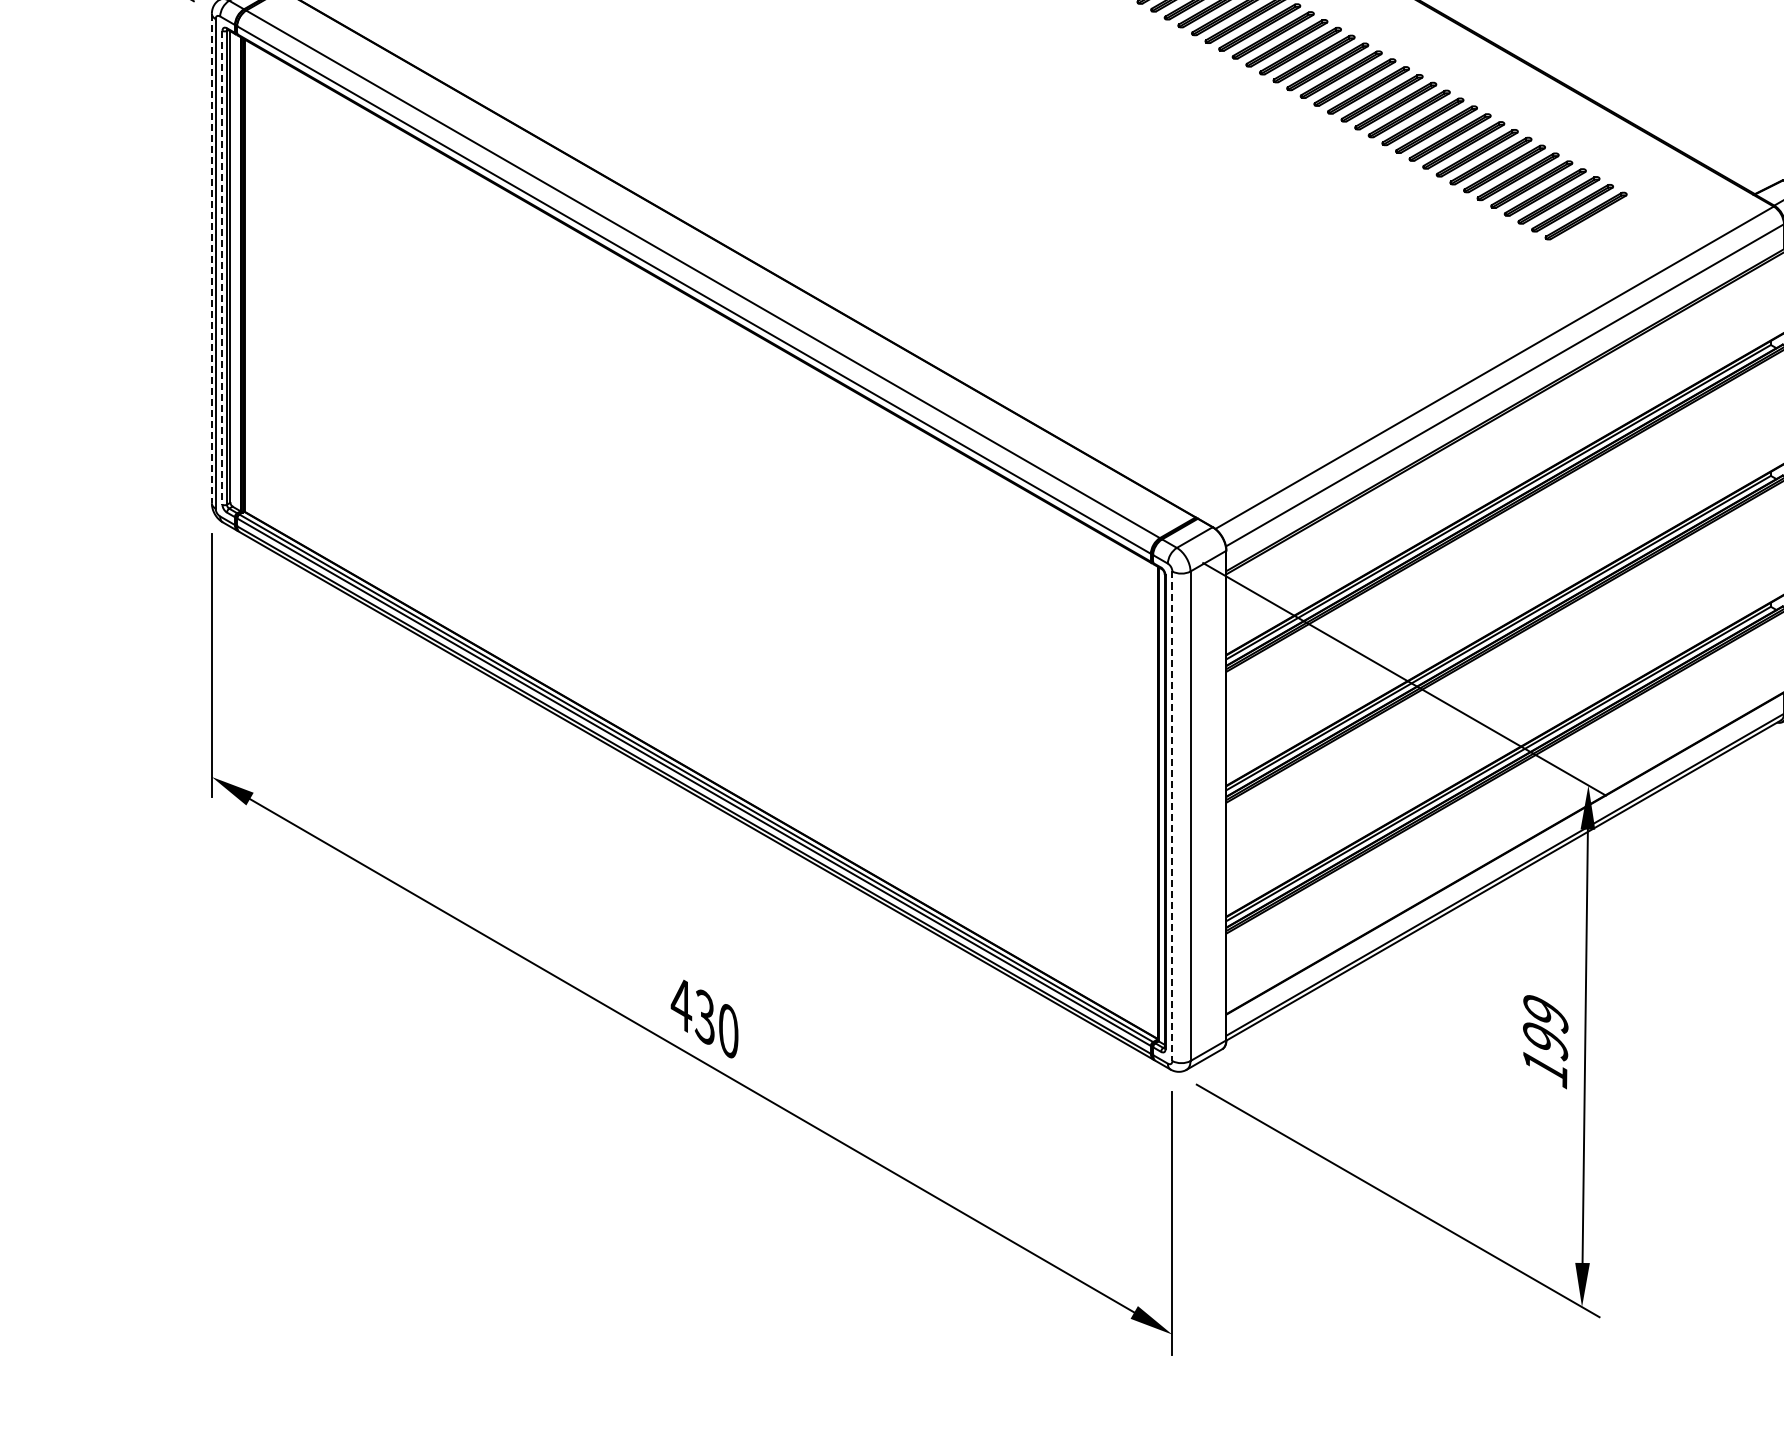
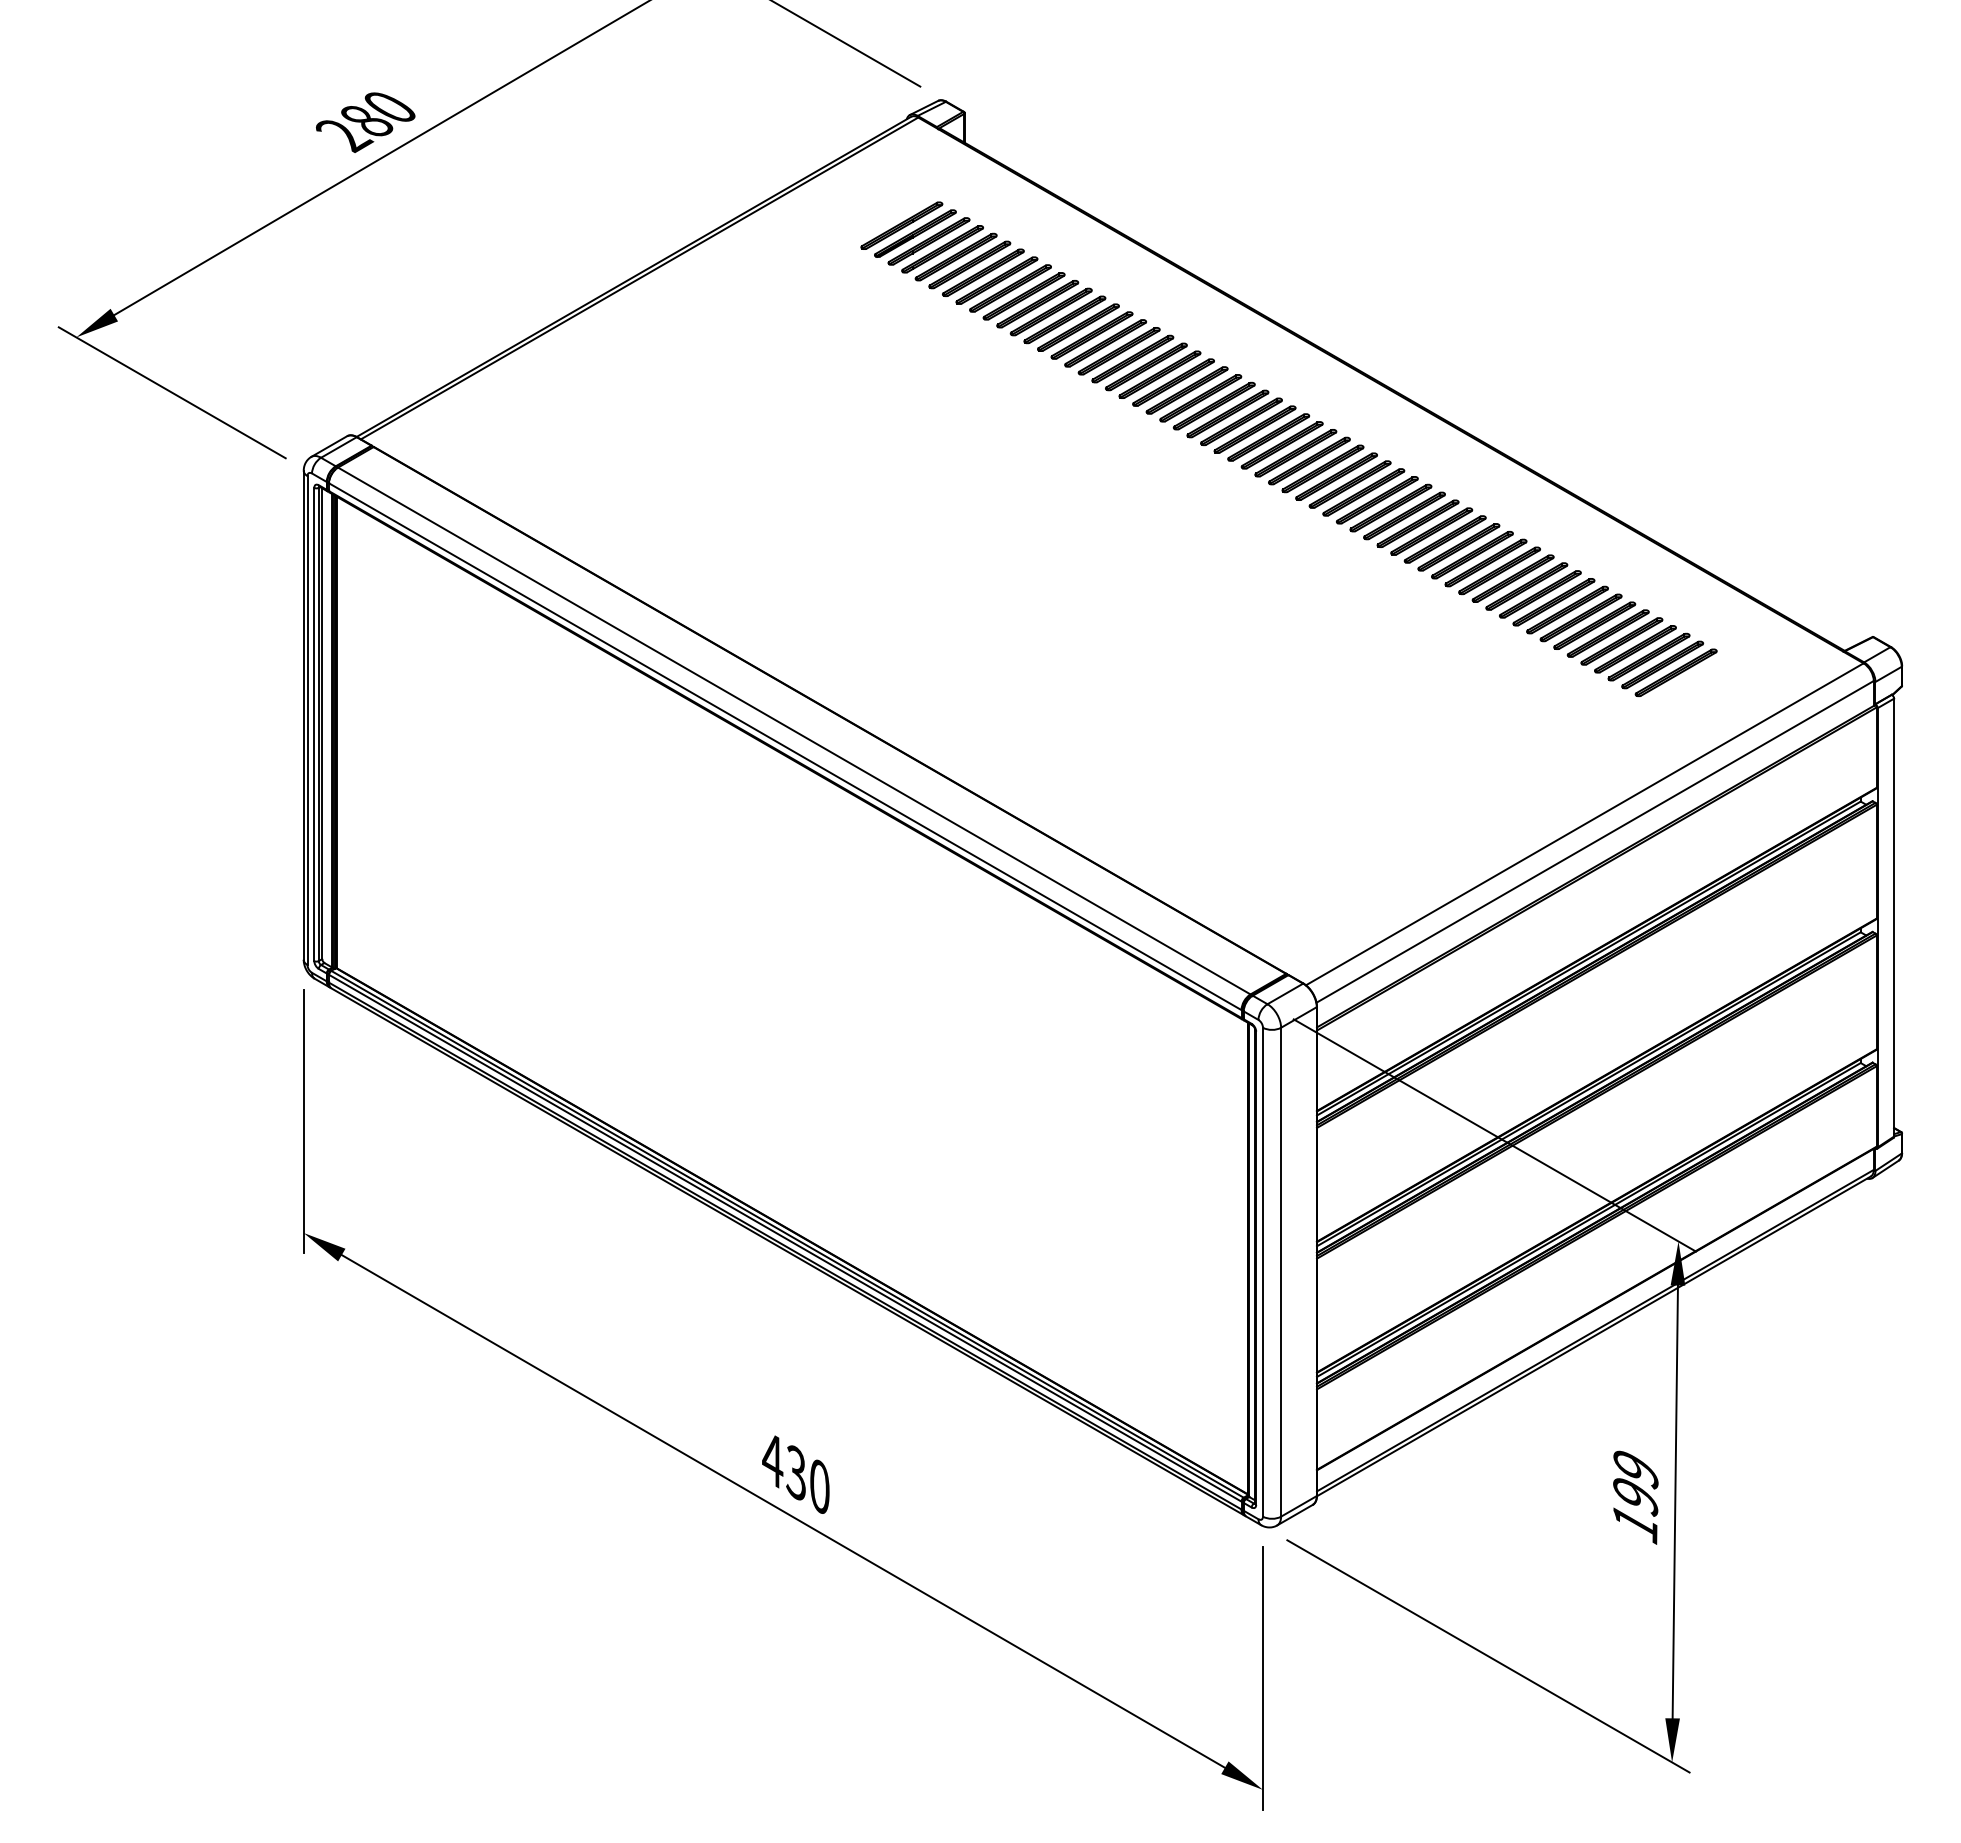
line: (211, 258) -> (303, 715), dashed -> solid
line: (222, 267) -> (314, 724), dashed -> solid
line: (1172, 816) -> (1263, 1272), dashed -> solid

